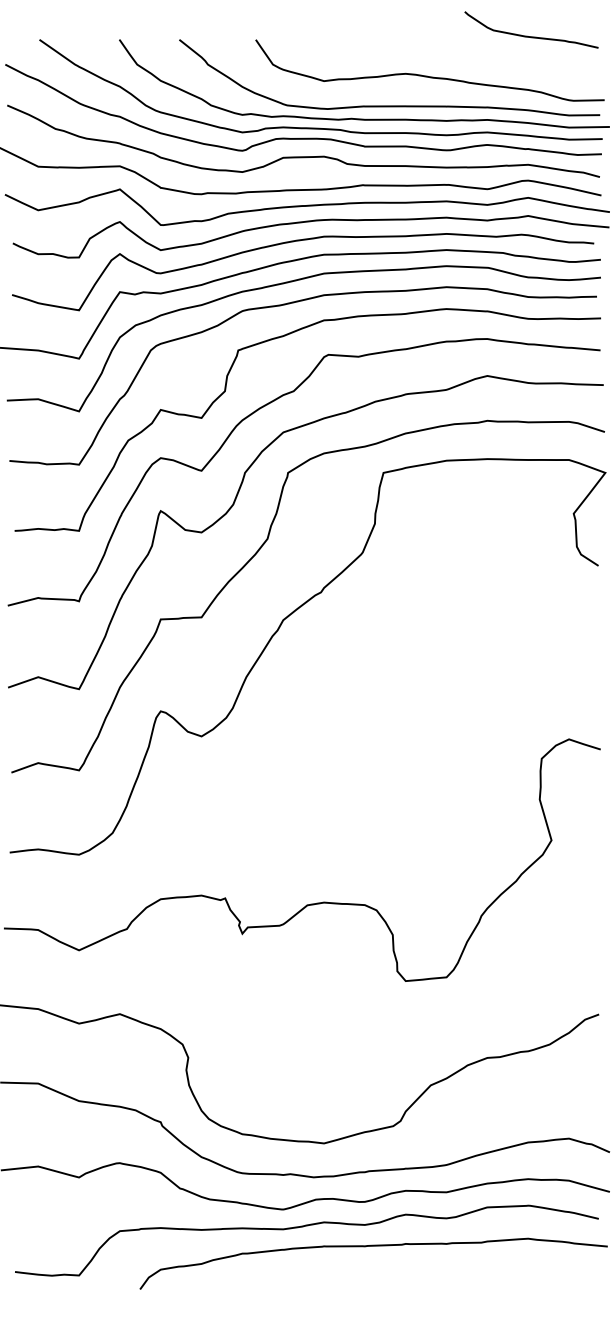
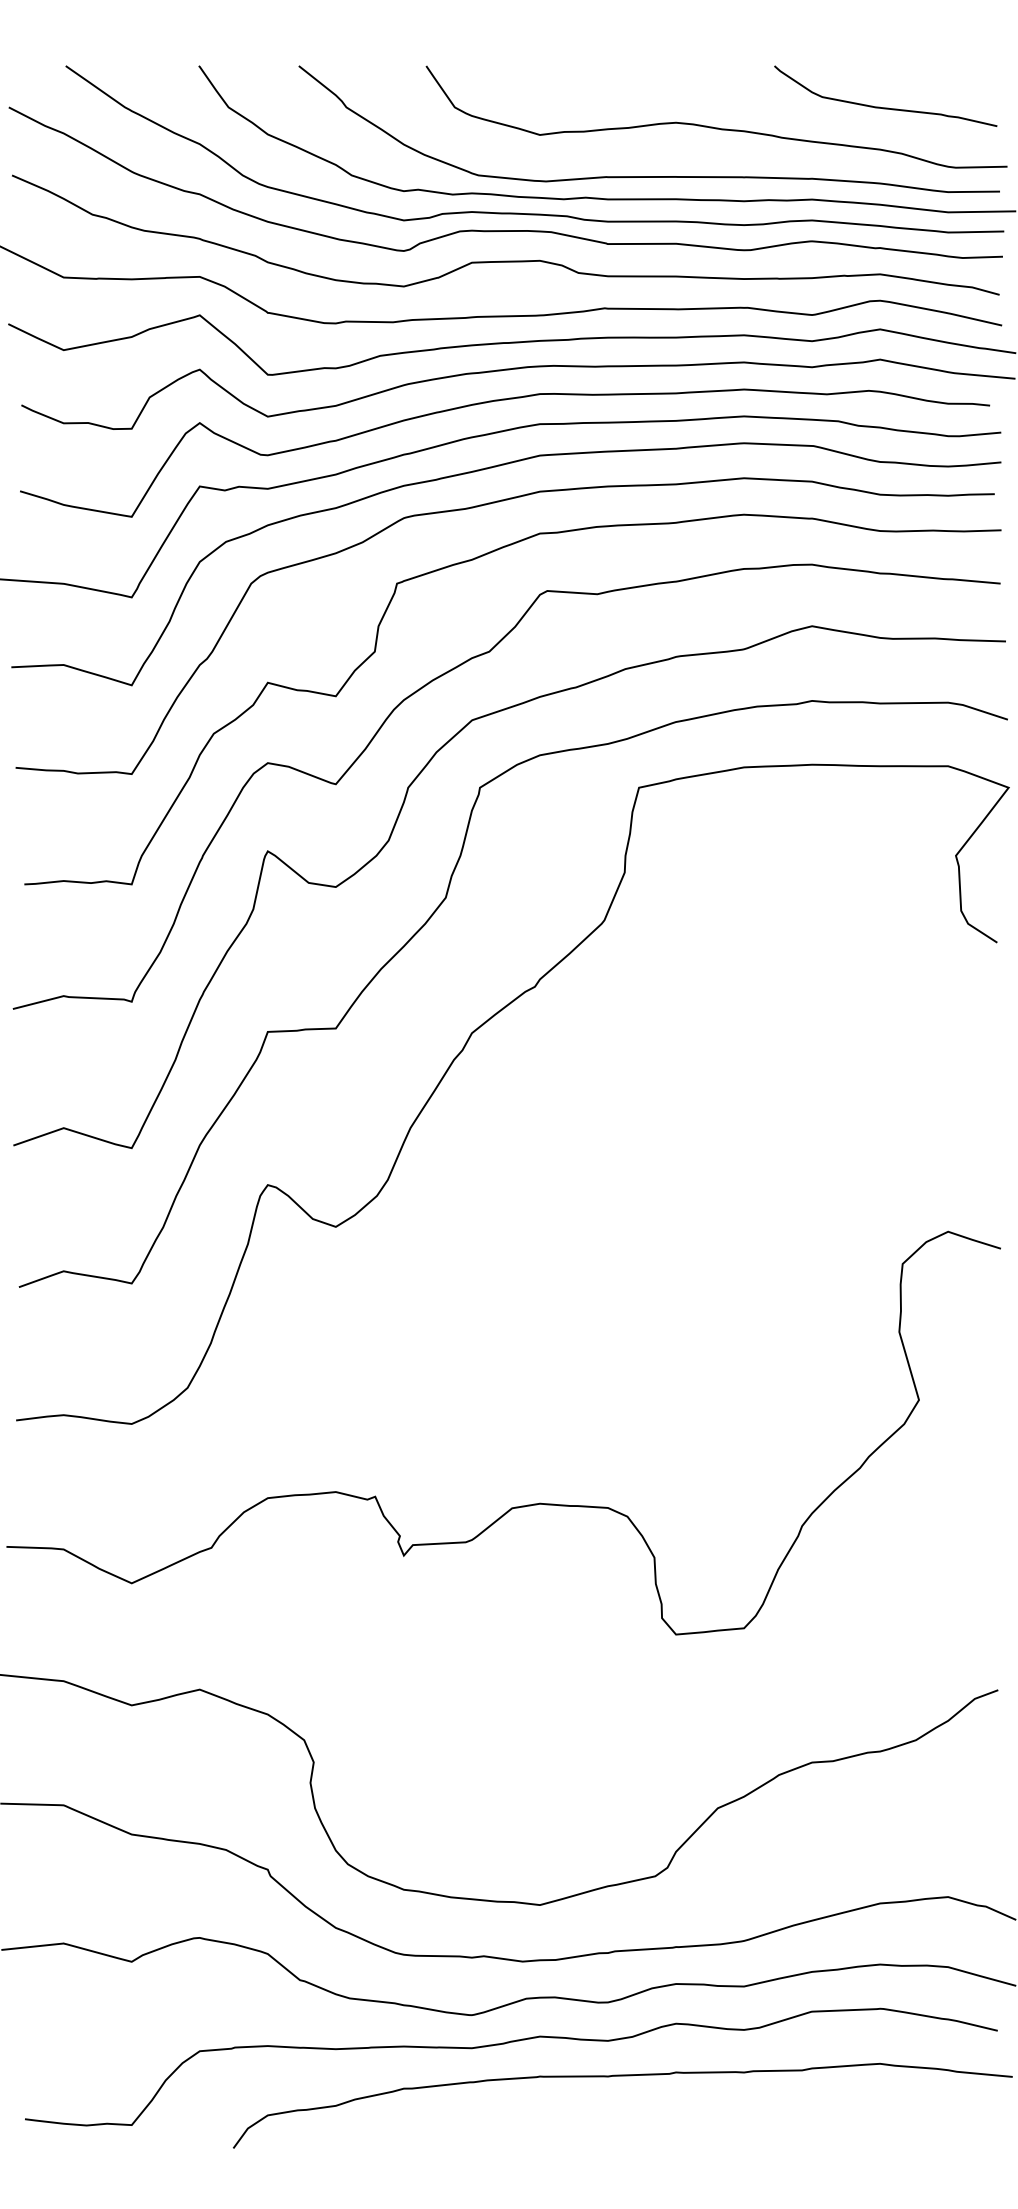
curve: (531, 36) -> (885, 107), moved

